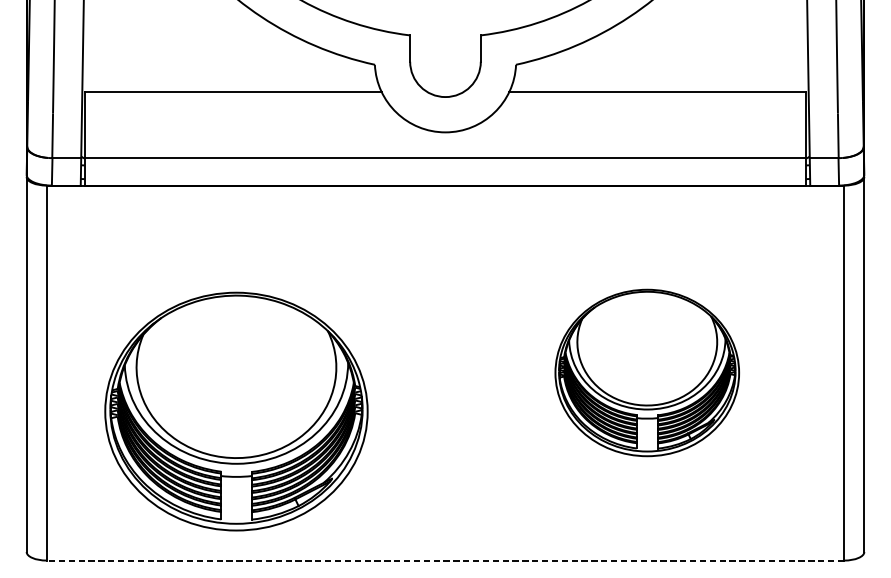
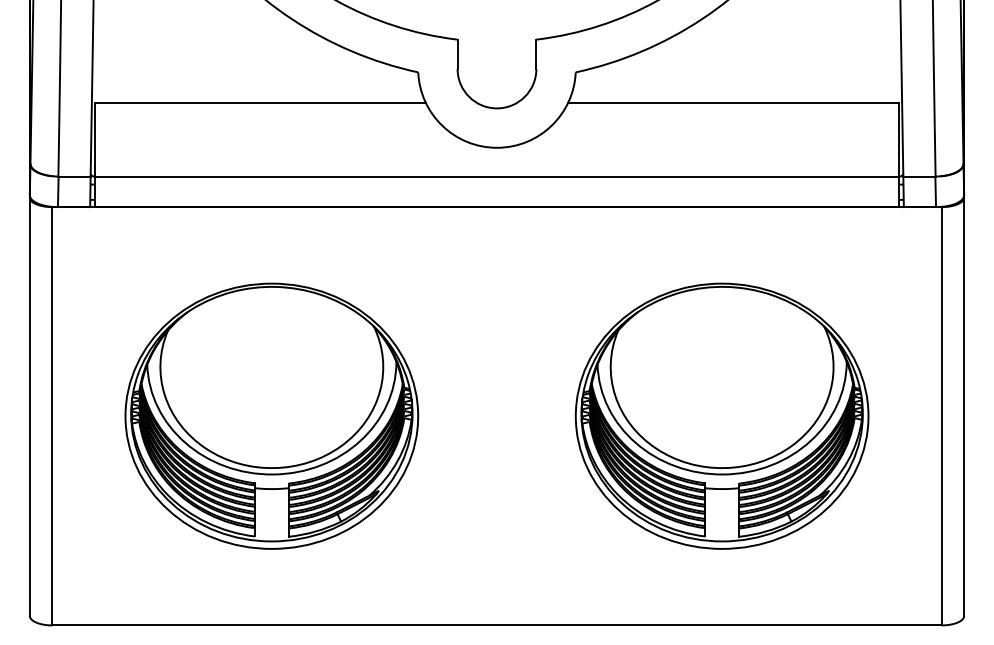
part: (646, 372) -> (721, 415), size x1.43
part: (236, 410) -> (271, 415), moved
line: (445, 560) -> (497, 625), dashed -> solid

